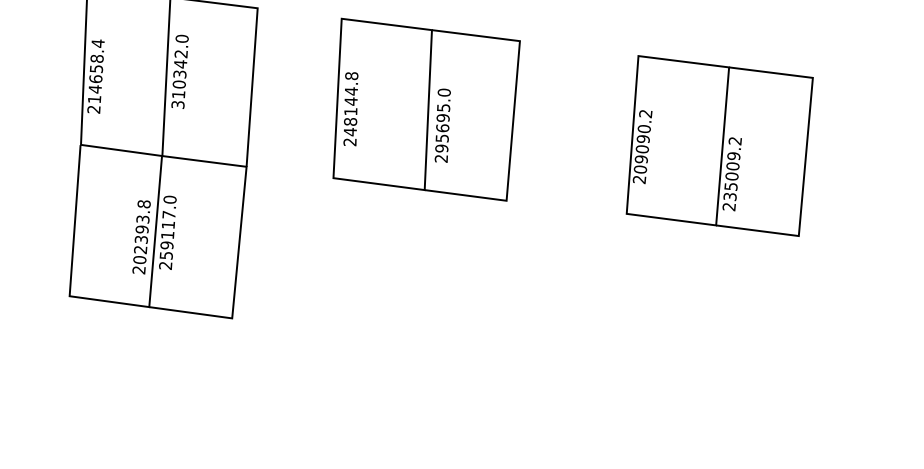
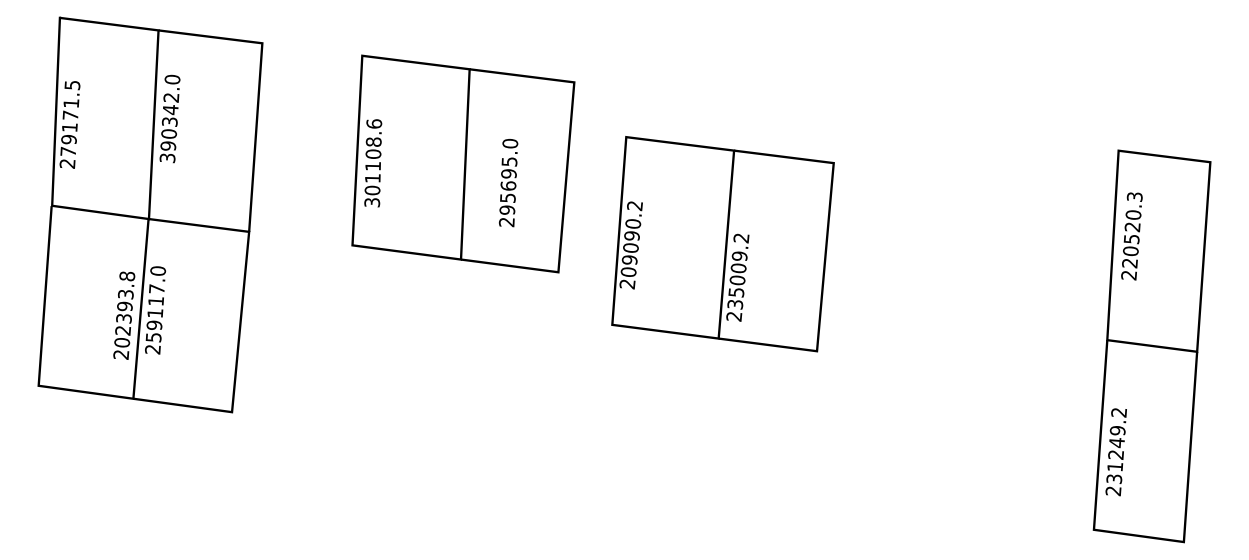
text: (96, 70) -> (70, 117), 214658.4 -> 279171.5
text: (178, 94) -> (168, 145), 310342.0 -> 390342.0
text: (350, 109) -> (372, 163), 248144.8 -> 301108.6
text: (442, 126) -> (508, 183), moved
text: (719, 146) -> (722, 244), moved

